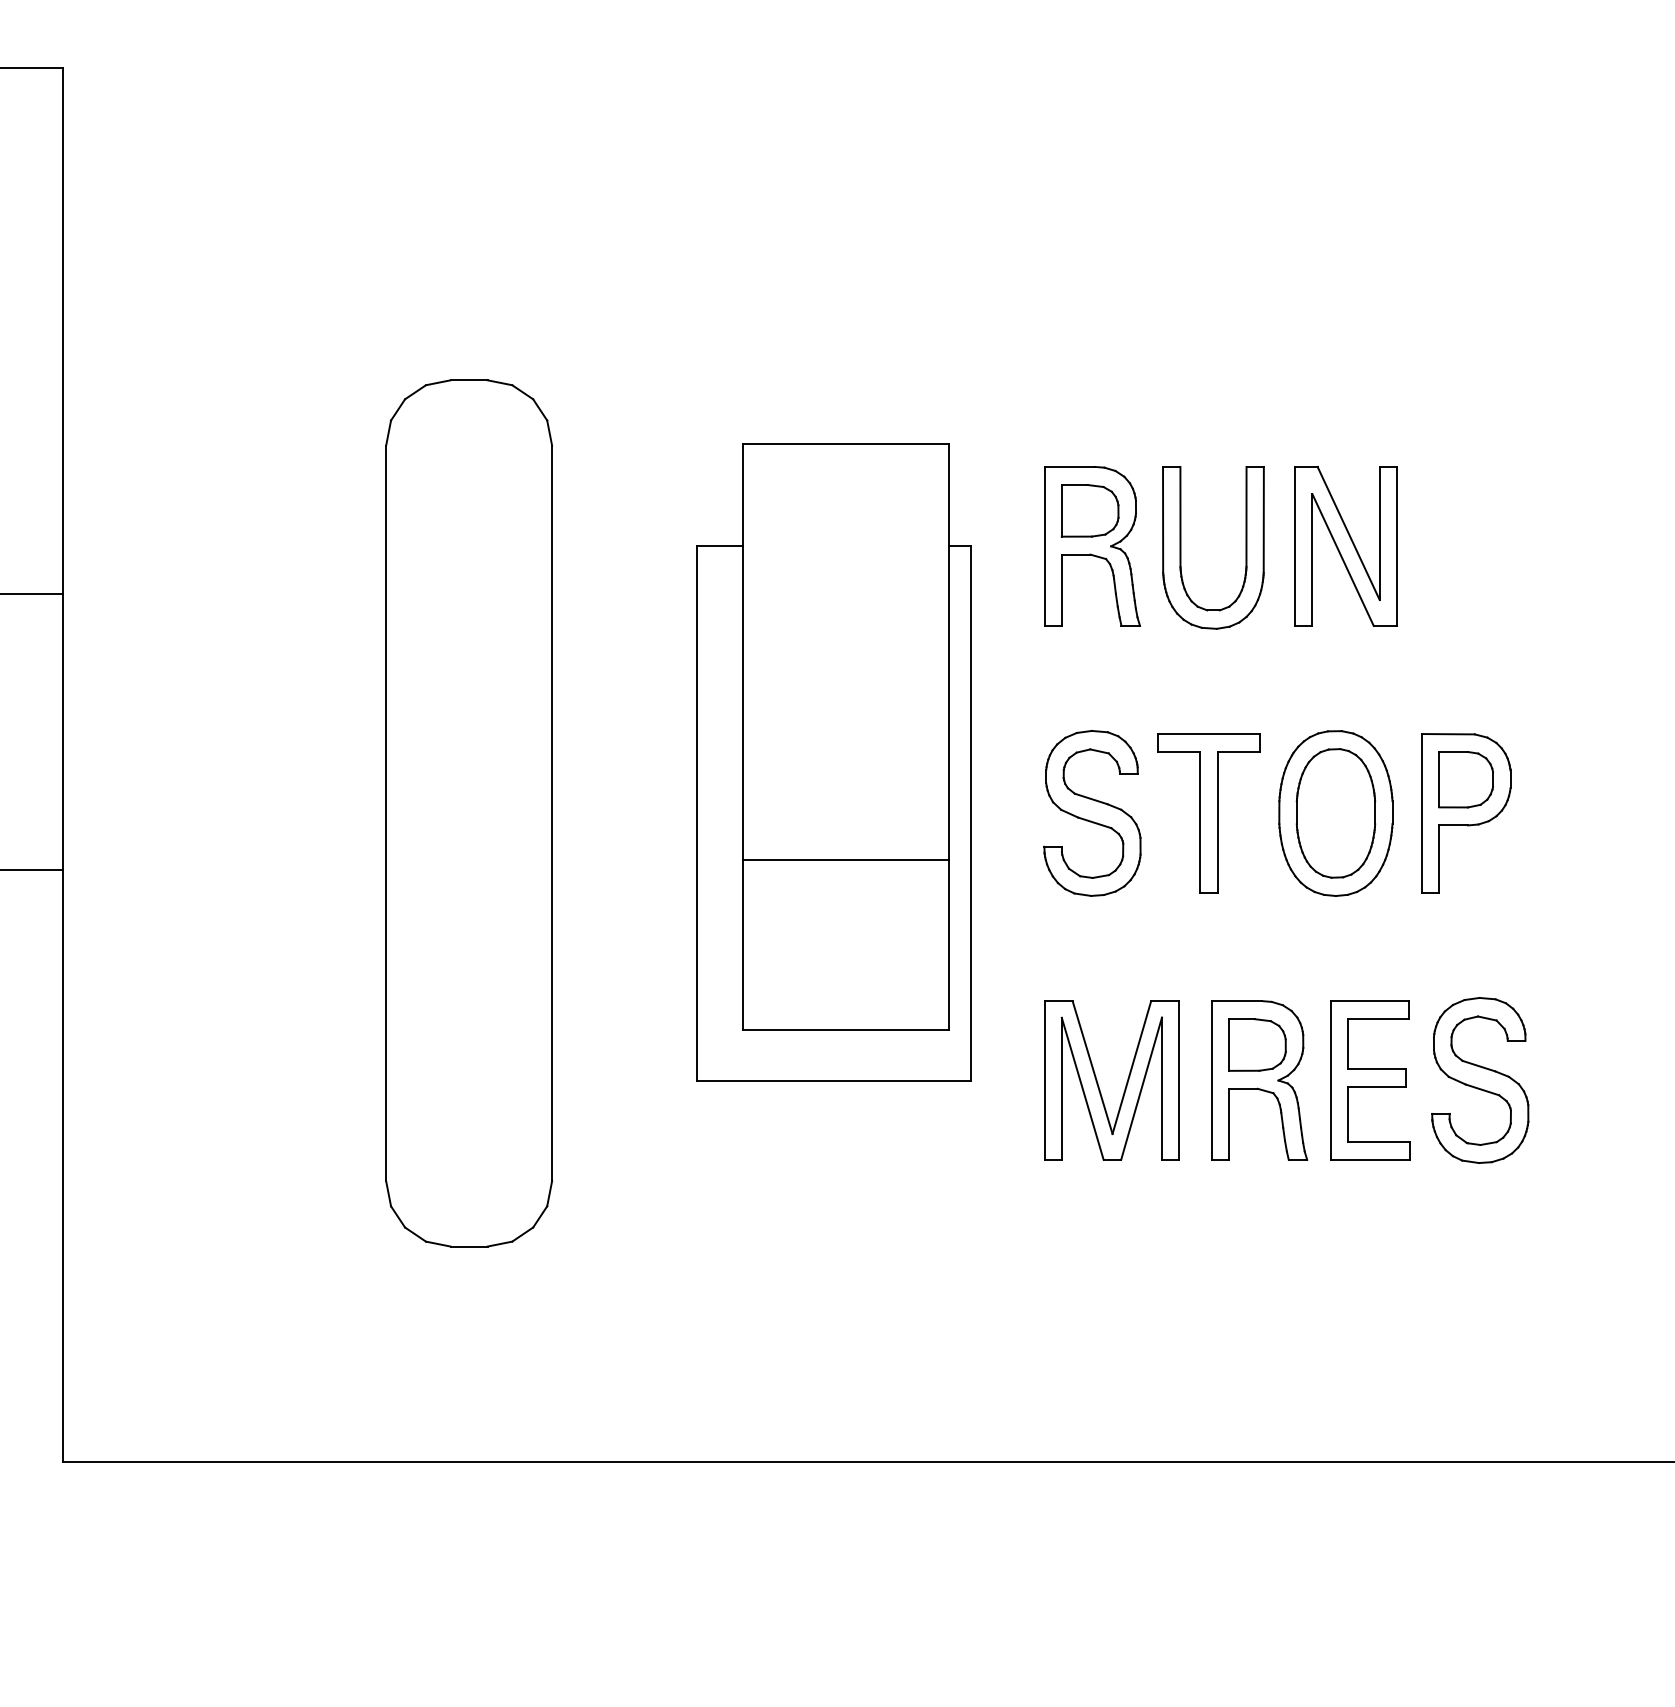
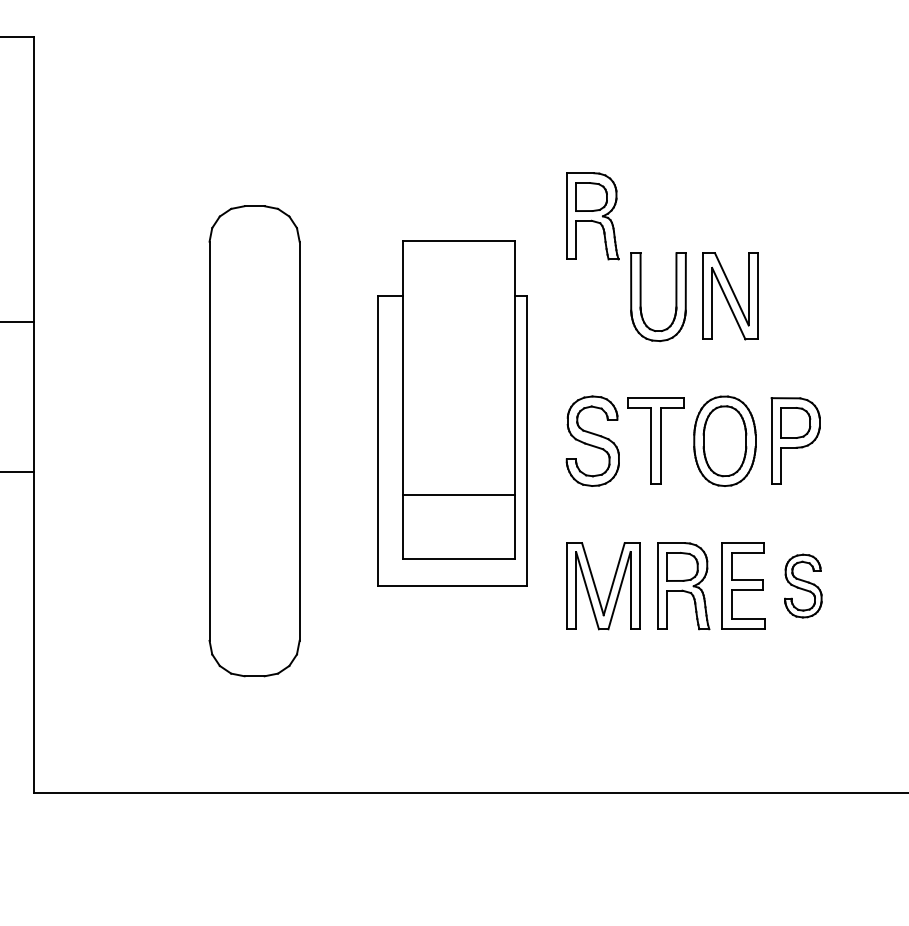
part: (1091, 546) -> (592, 216), moved
line: (844, 859) -> (458, 494), moved
part: (1480, 1079) -> (803, 585), size x0.7

